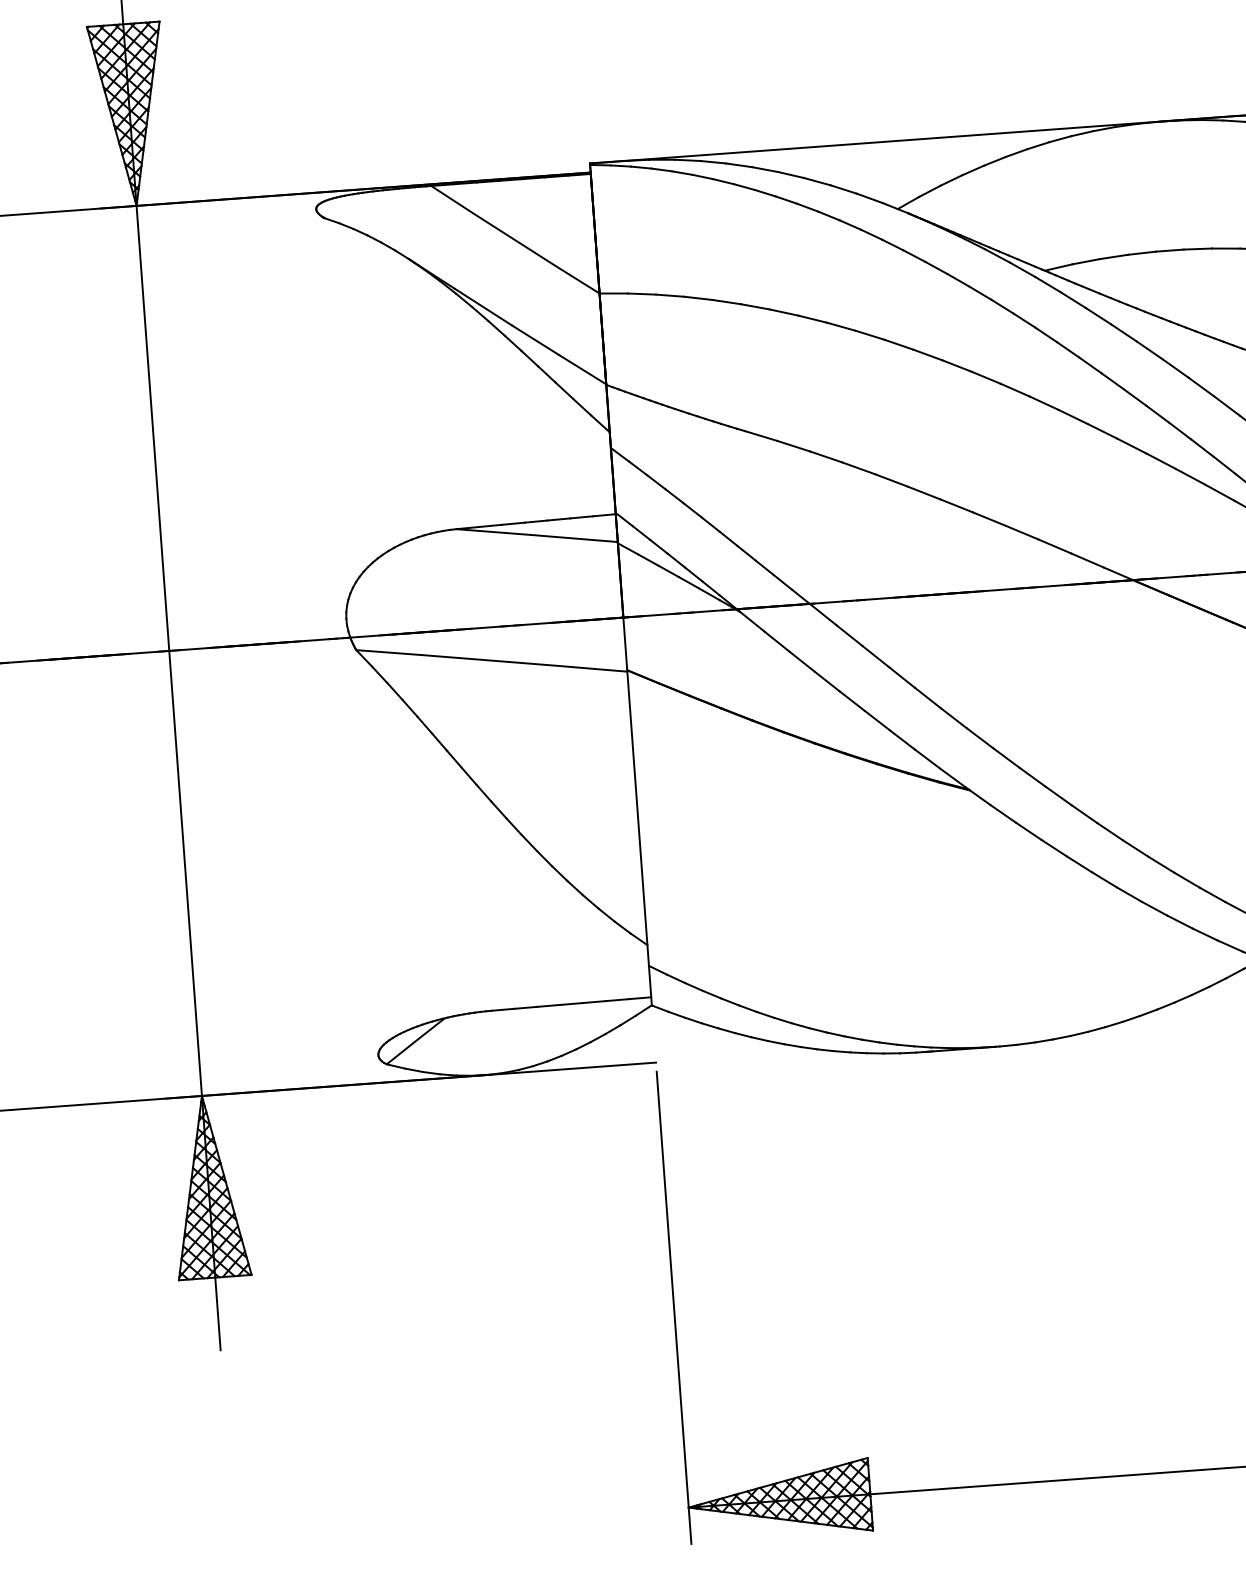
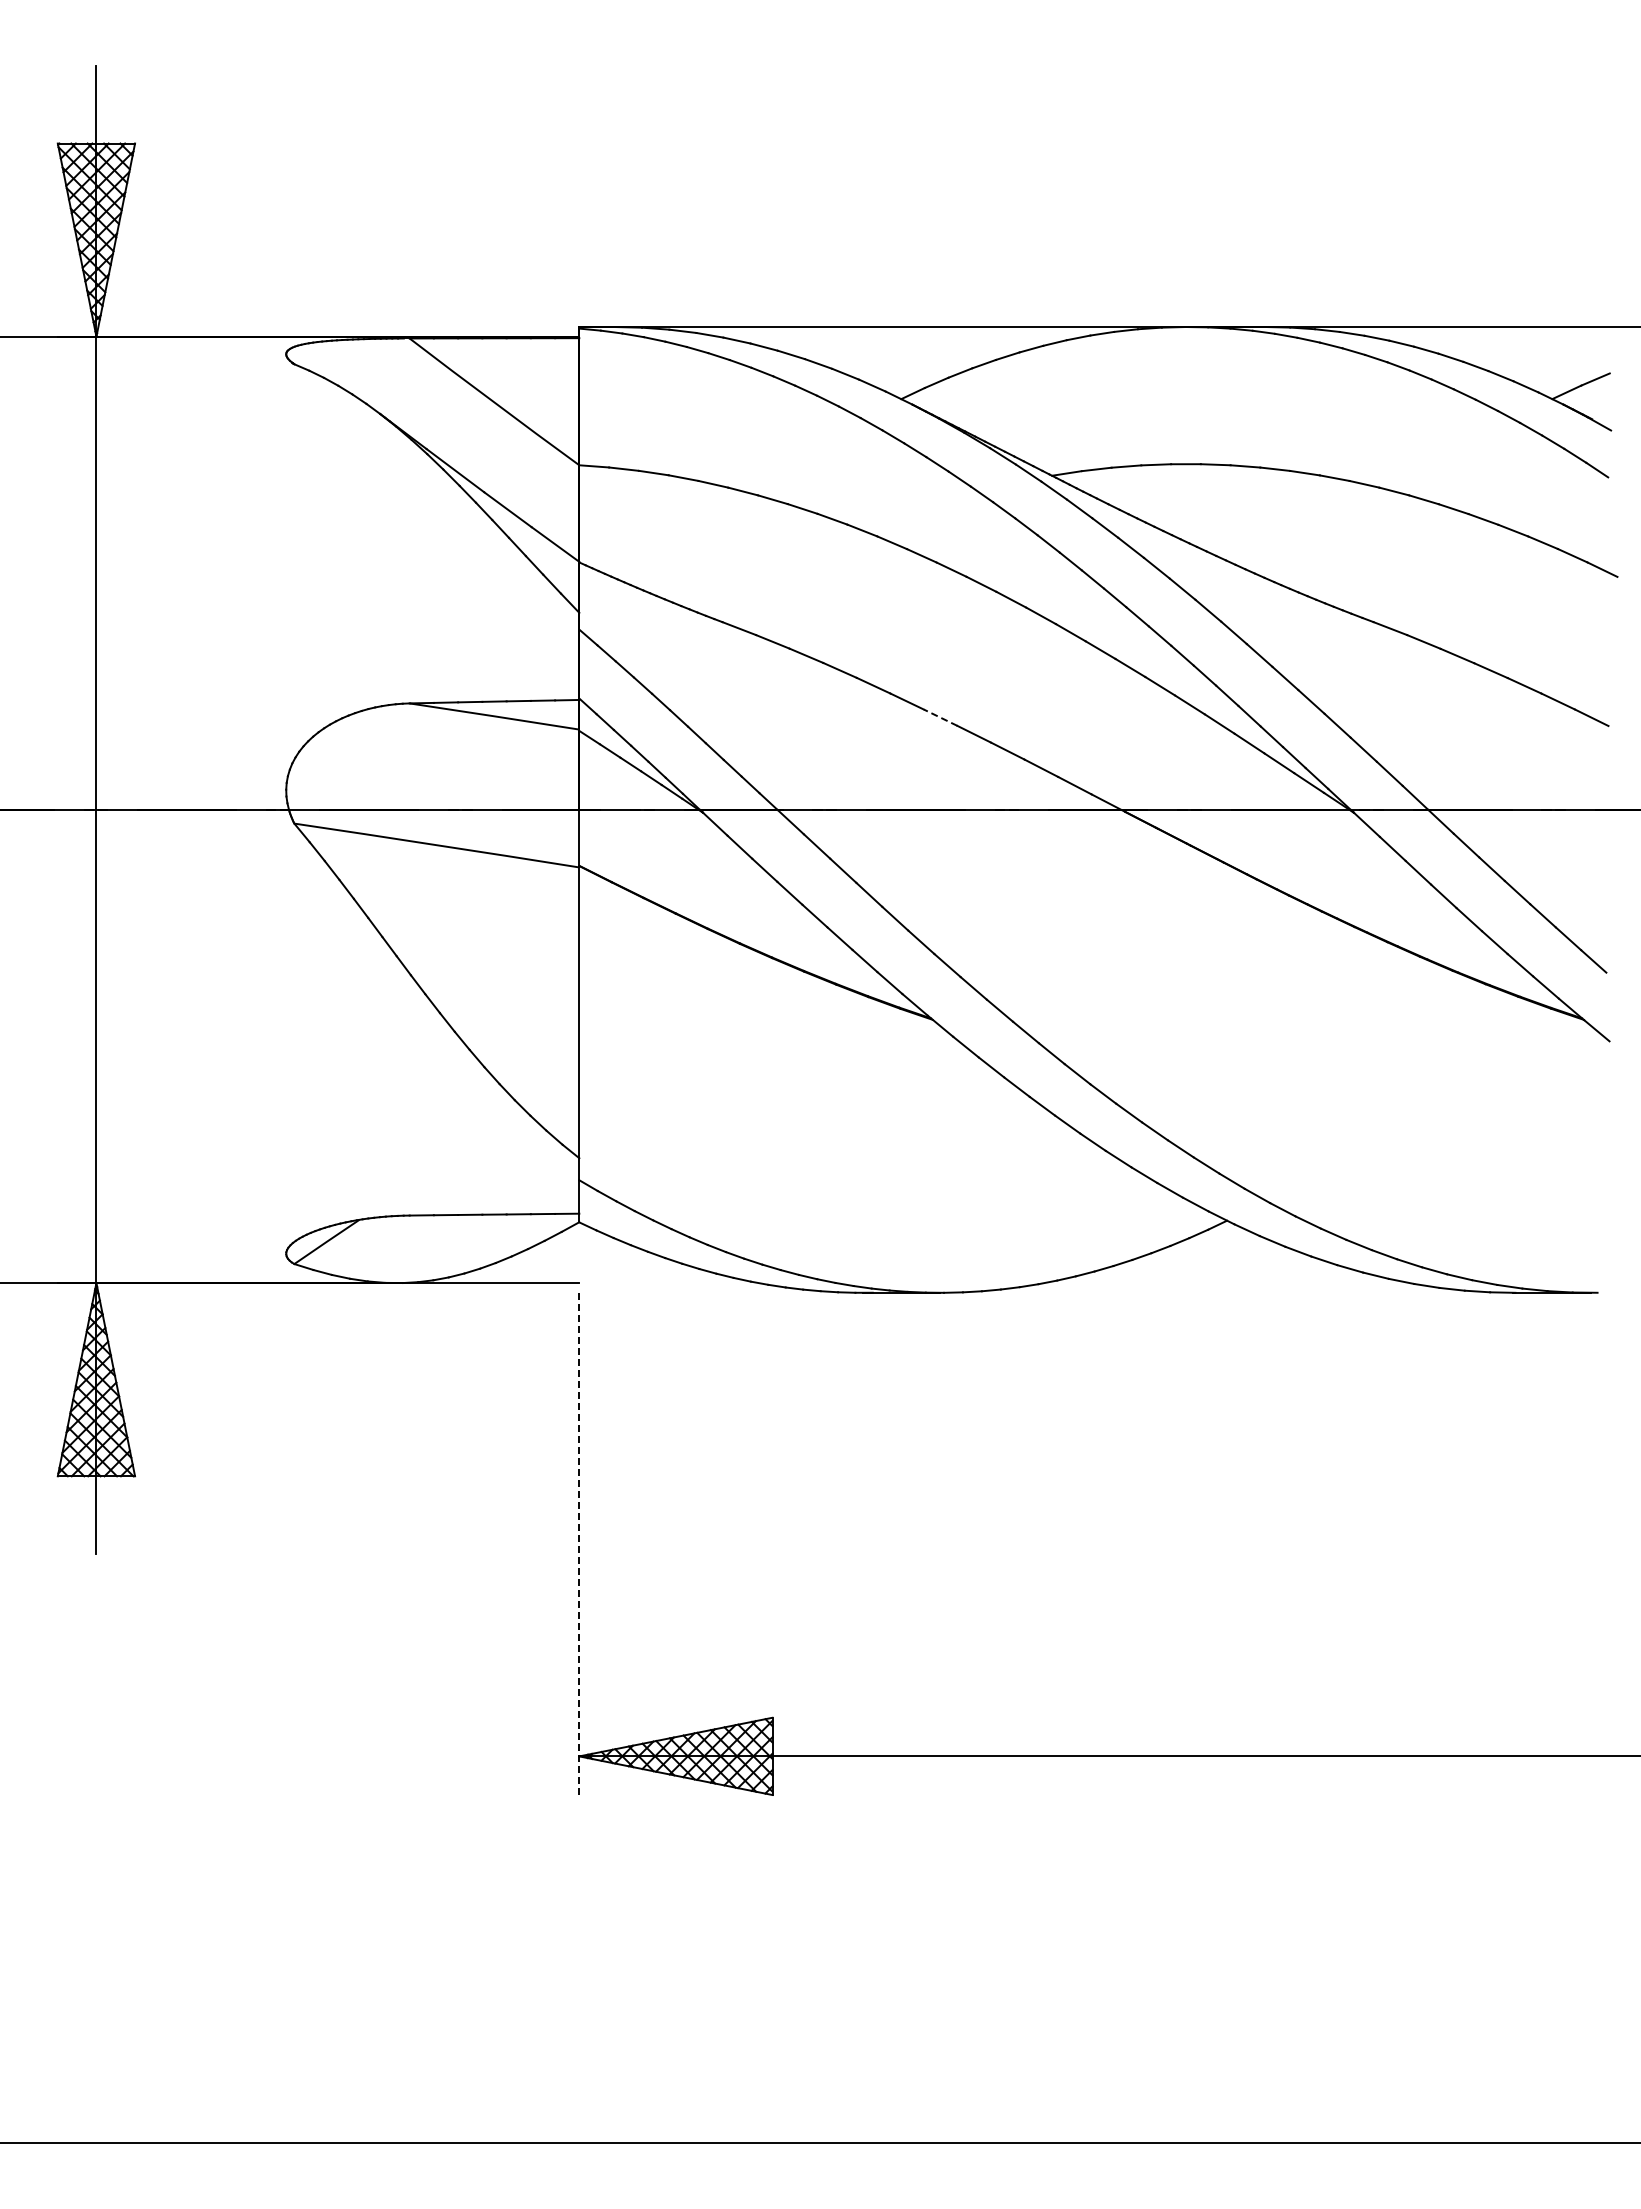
line: (956, 505) -> (940, 717), solid -> dashed
line: (674, 1308) -> (579, 1544), solid -> dashed

